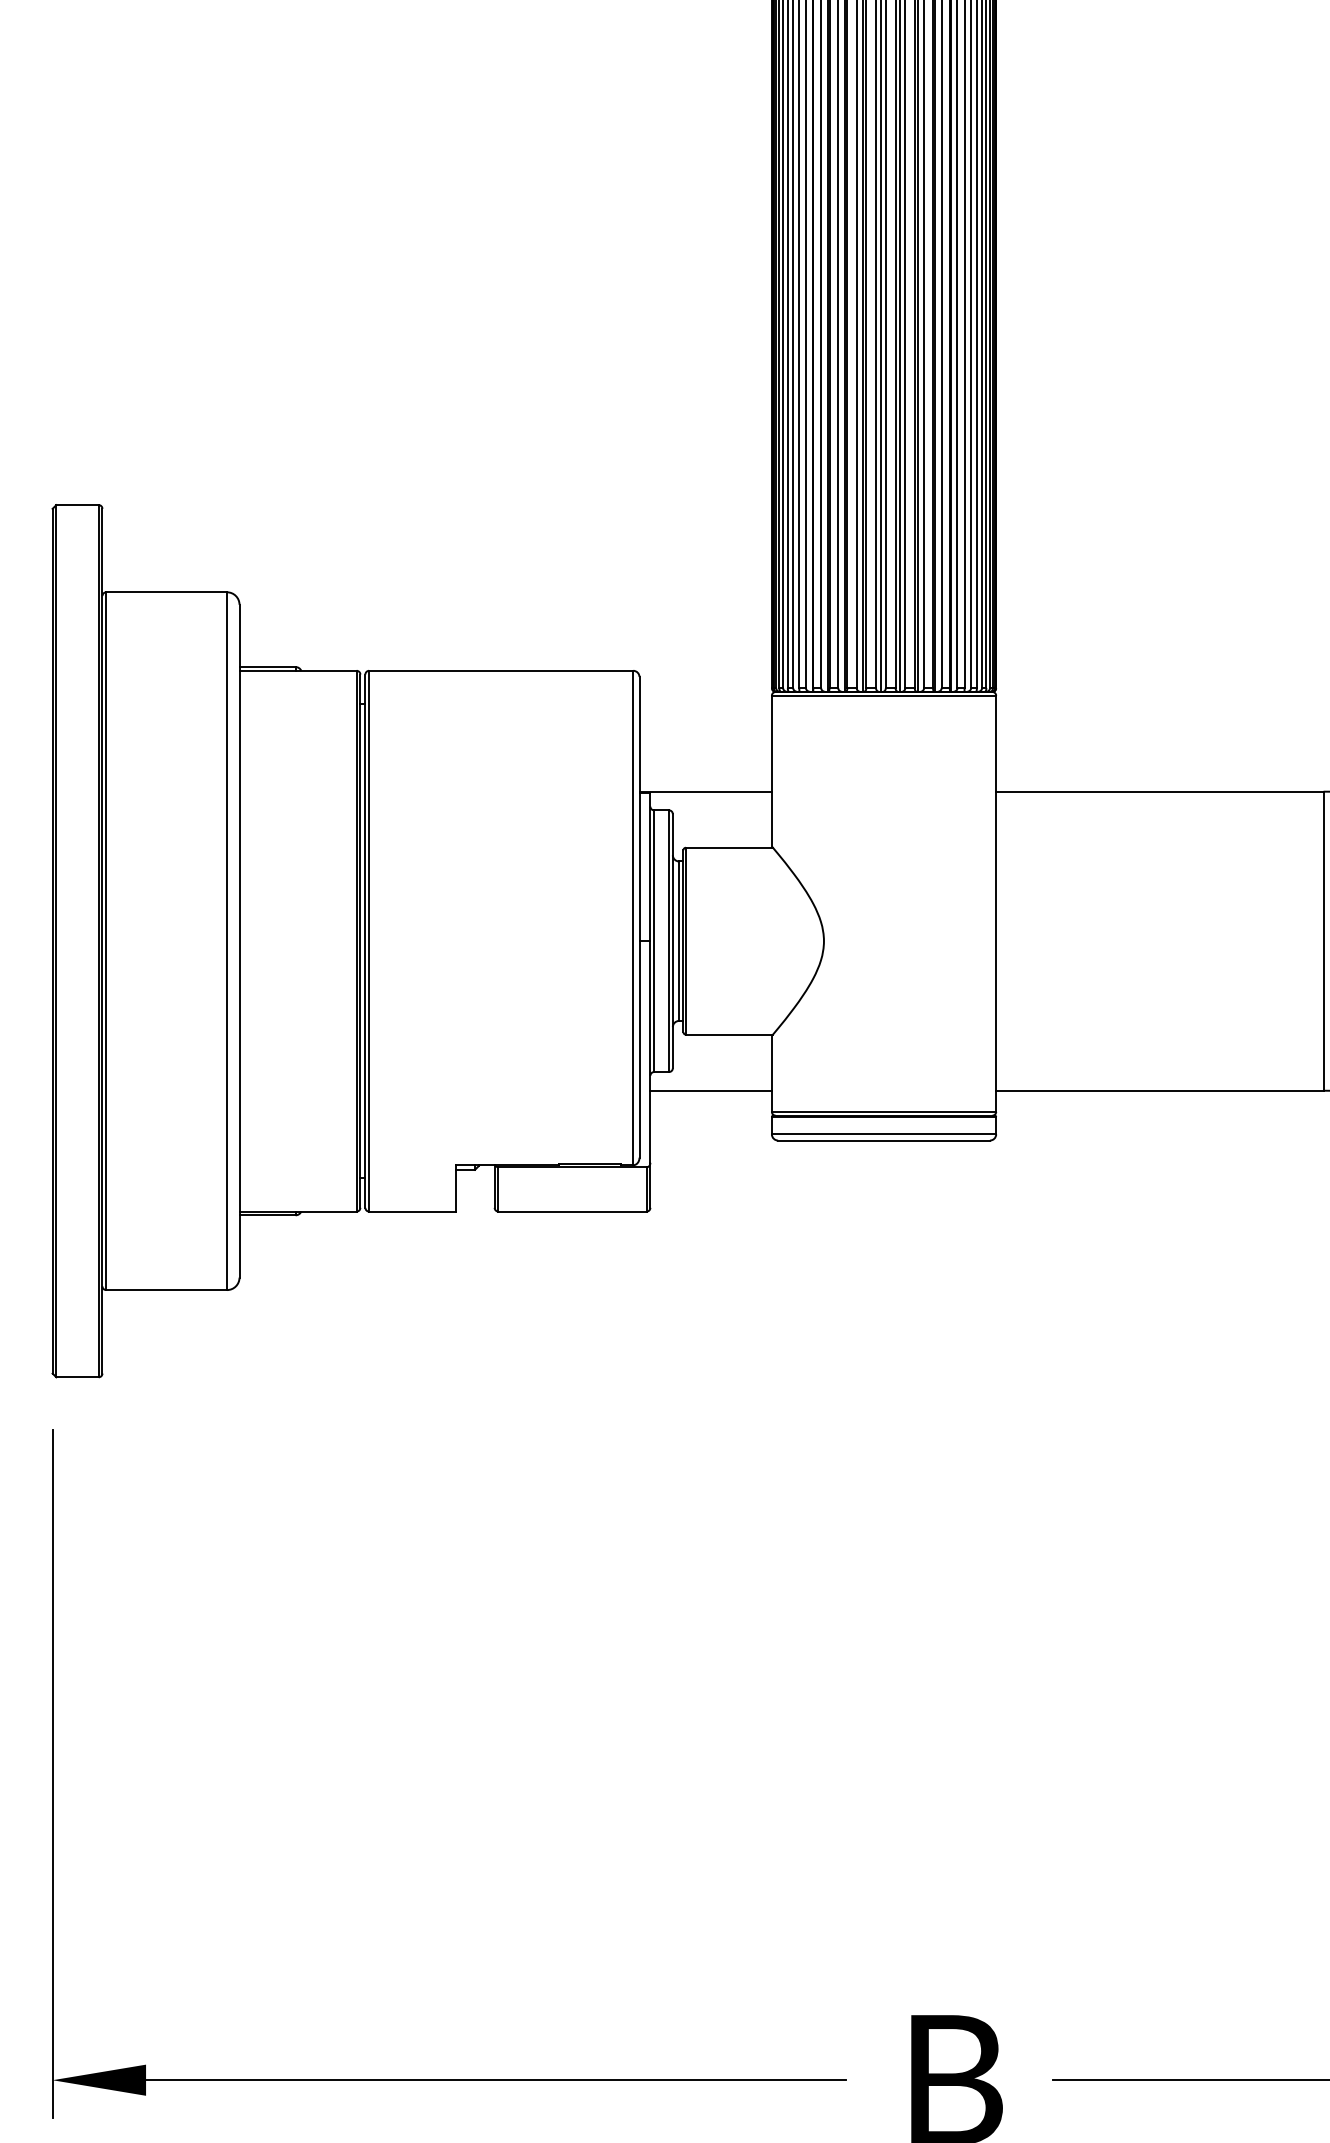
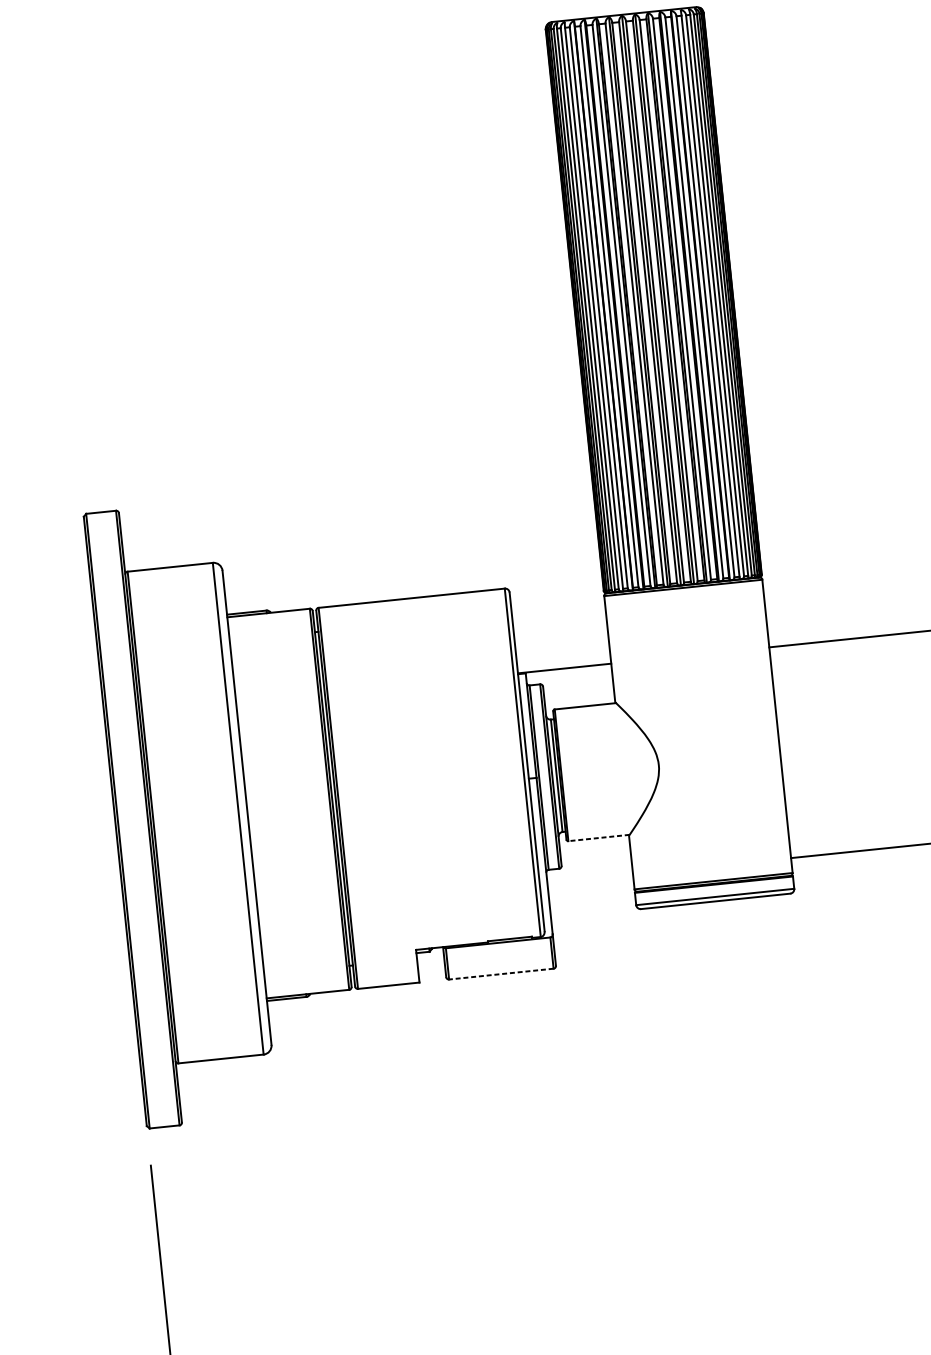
line: (729, 1034) -> (599, 837), solid -> dashed
line: (710, 1090) -> (589, 878), removed
line: (572, 1211) -> (501, 974), solid -> dashed

